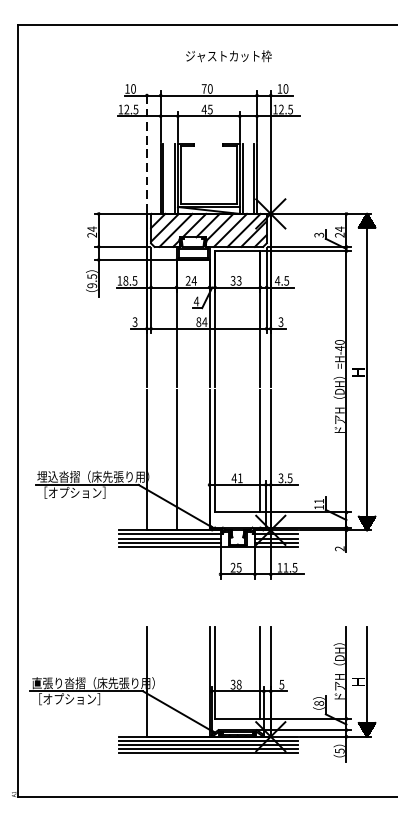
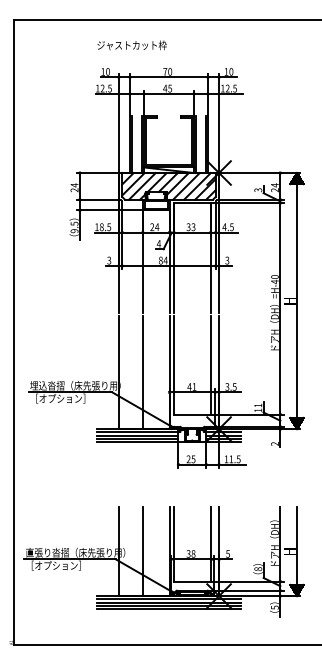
text: (228, 56) -> (131, 45), moved
line: (146, 151) -> (118, 122), dashed -> solid
line: (176, 681) -> (142, 551), added

